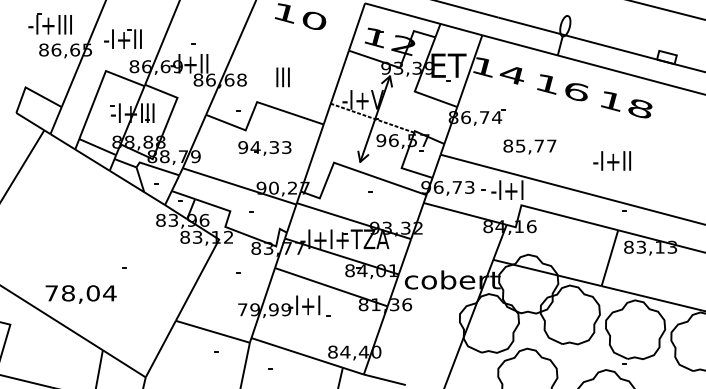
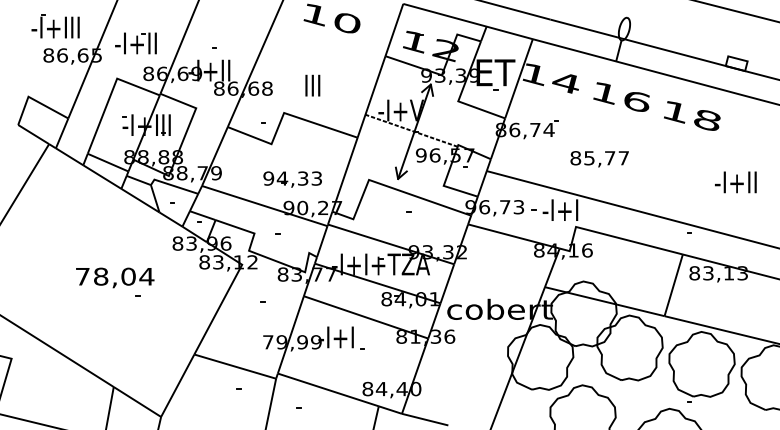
text: (529, 146) -> (599, 158), moved
part: (264, 148) -> (292, 179), moved
text: (611, 160) -> (735, 181), moved
text: (80, 294) -> (114, 277), moved

